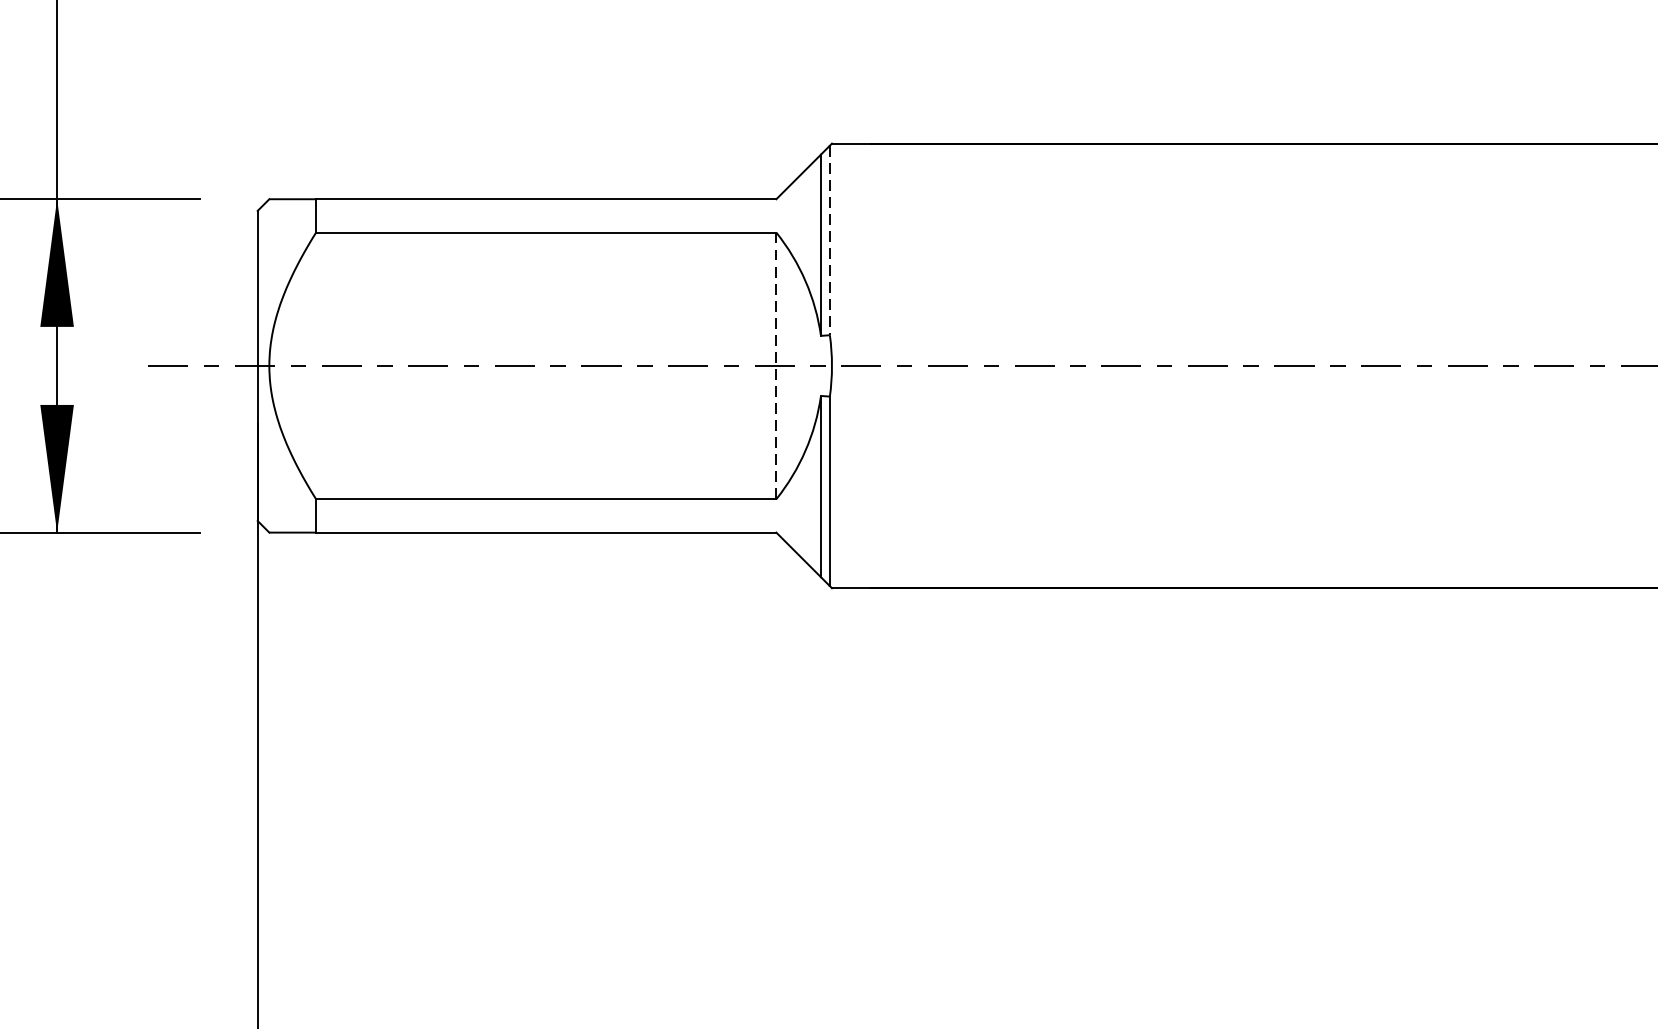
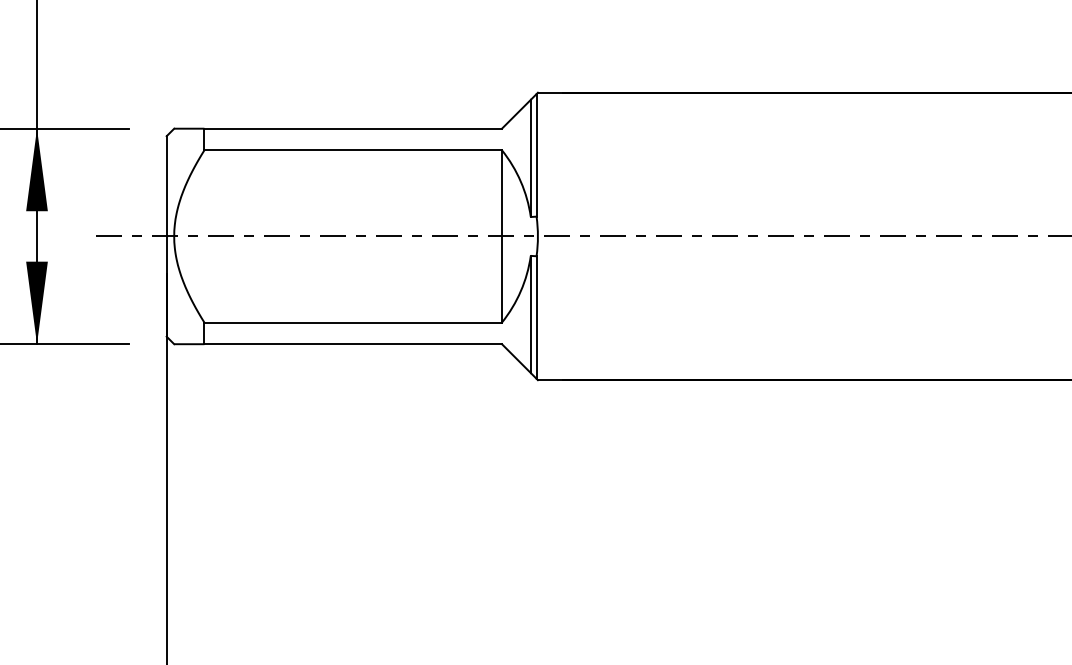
line: (829, 240) -> (536, 155), dashed -> solid
line: (775, 365) -> (501, 236), dashed -> solid

